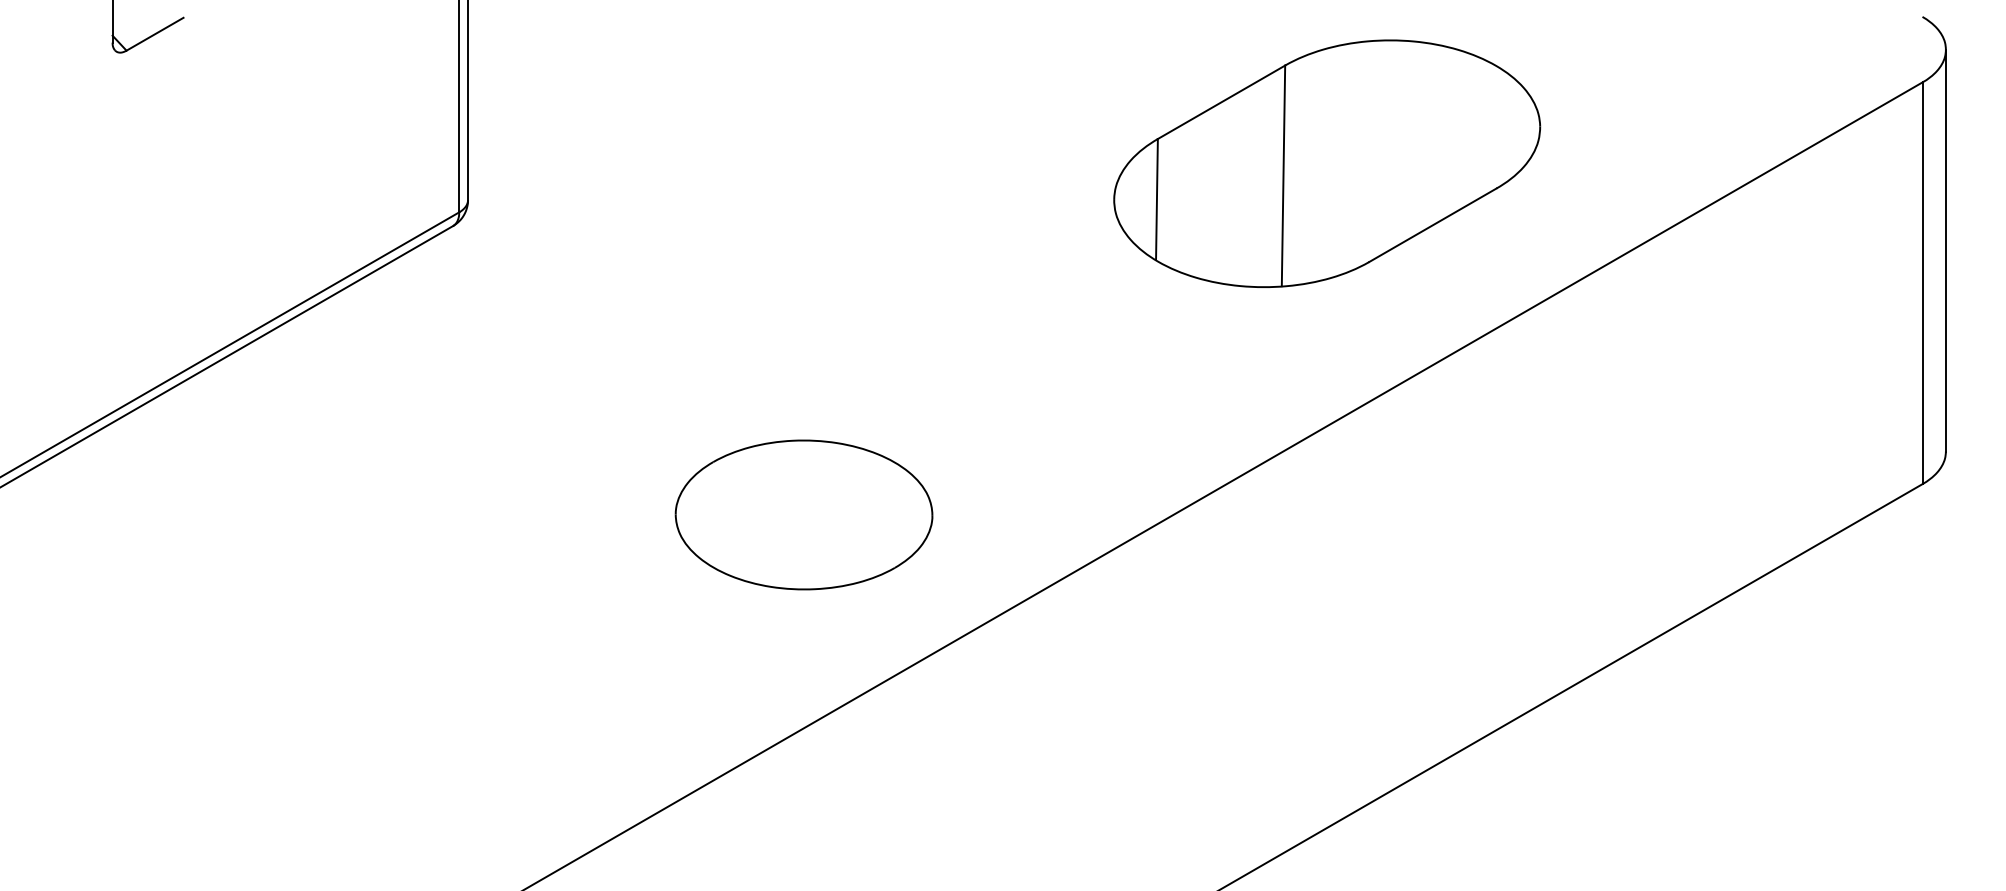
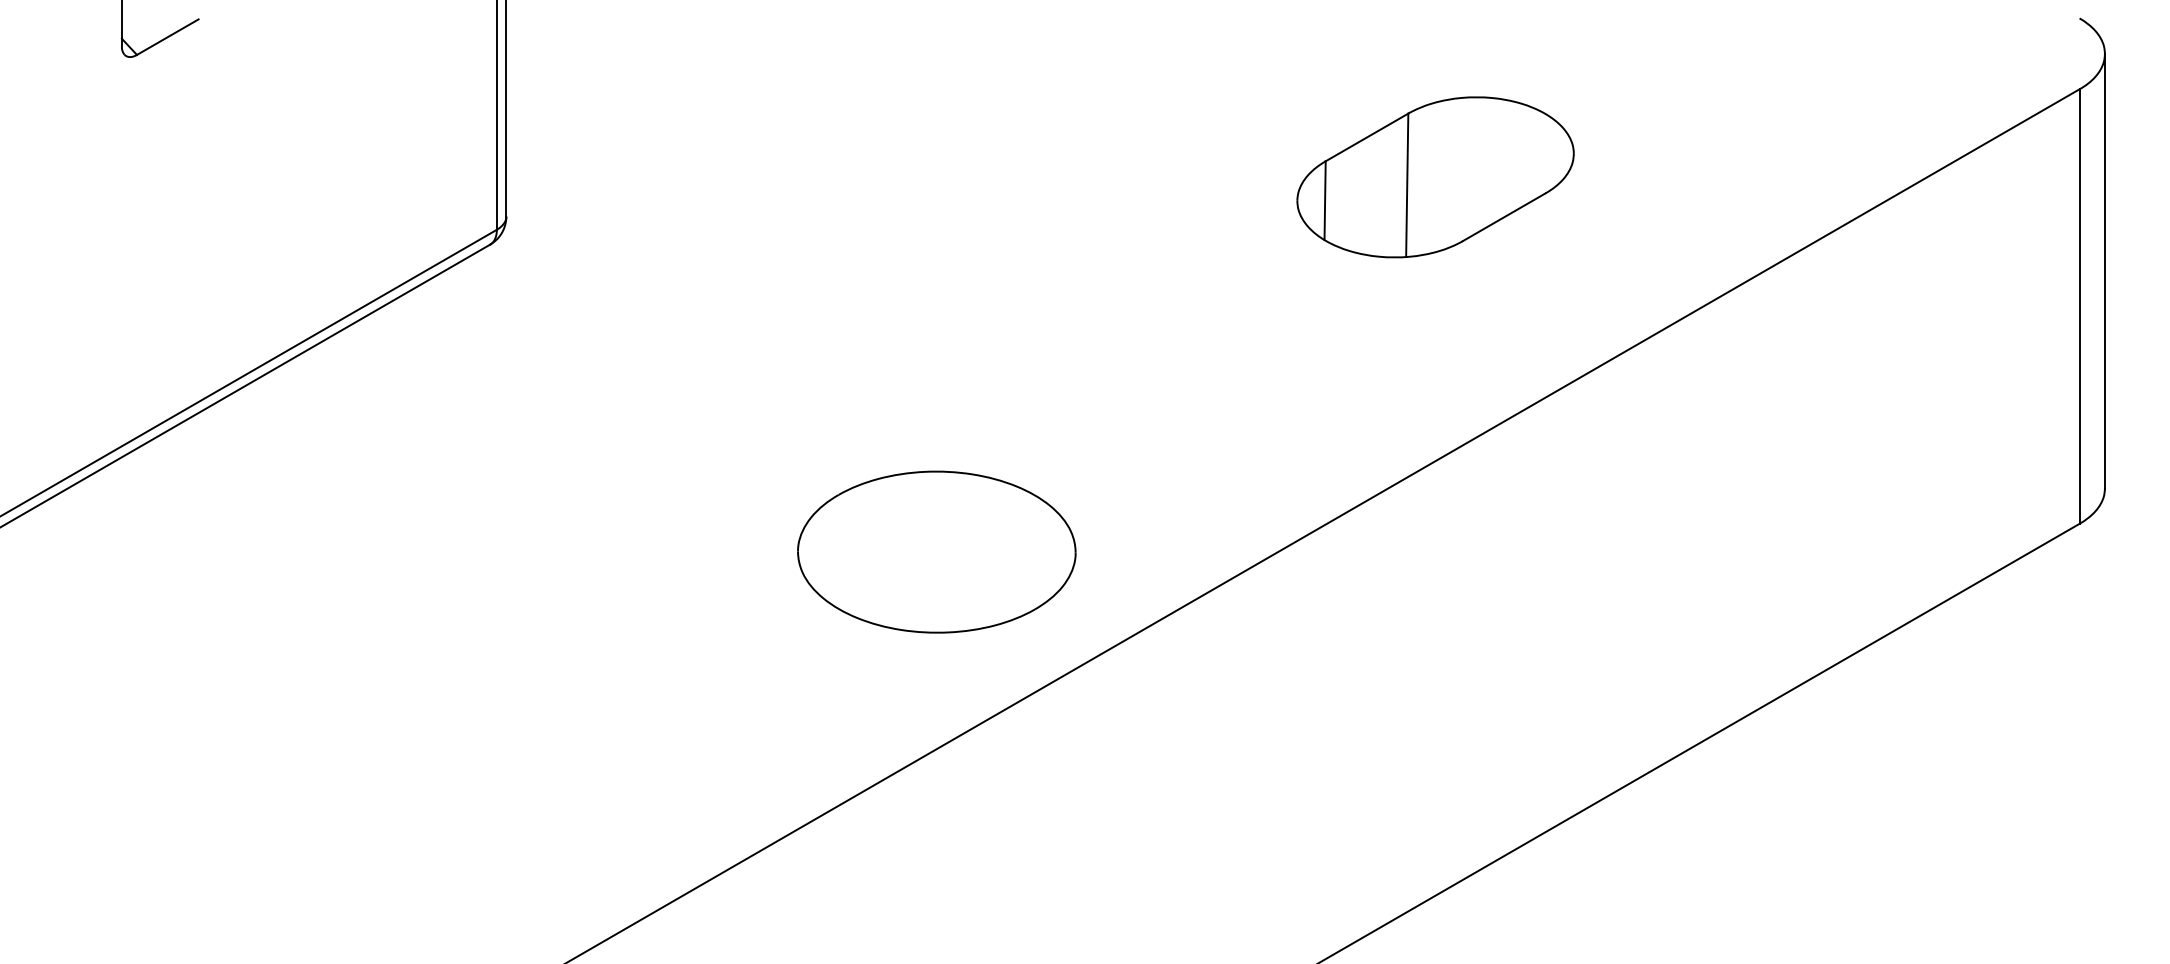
part: (1327, 163) -> (1435, 177), size x0.6
part: (803, 514) -> (936, 551), moved

